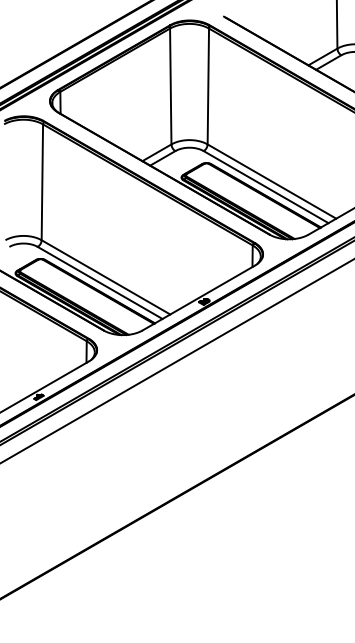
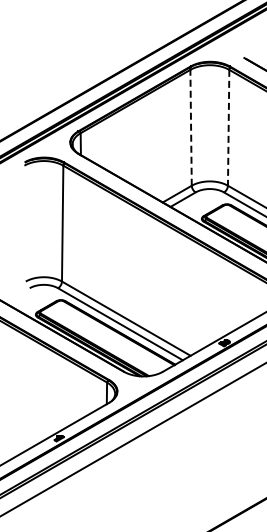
line: (170, 86) -> (190, 127), solid -> dashed
line: (208, 86) -> (228, 127), solid -> dashed

